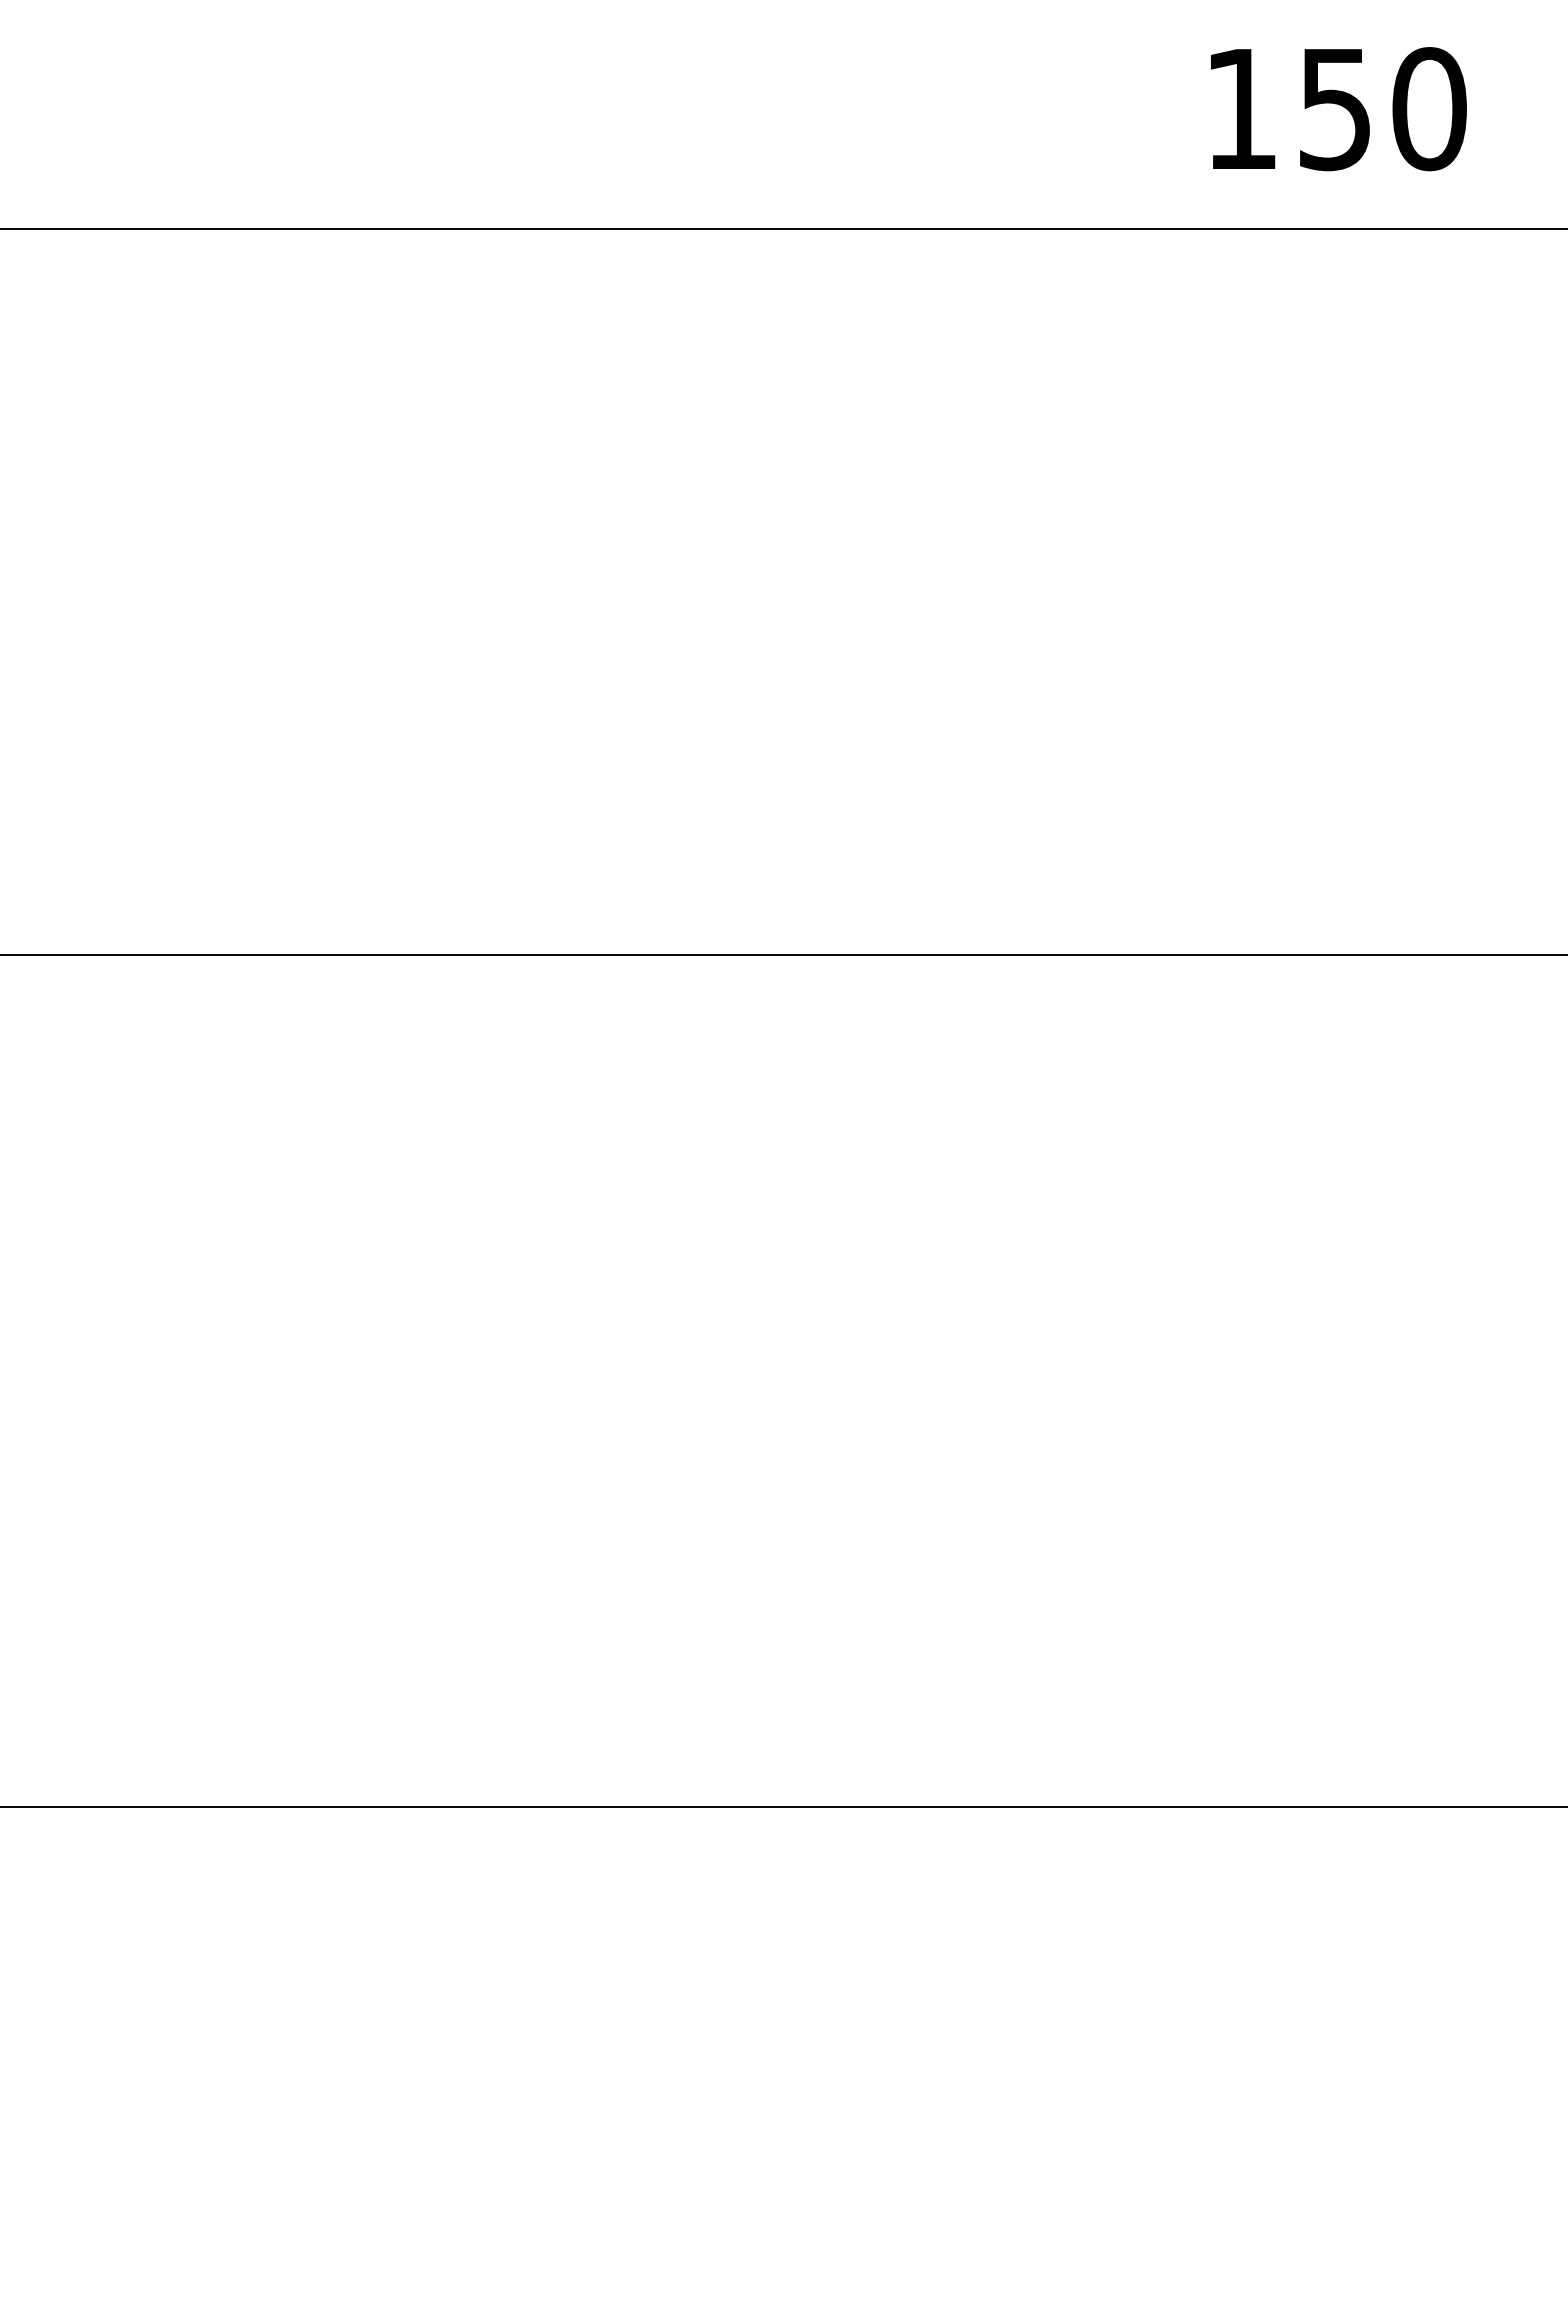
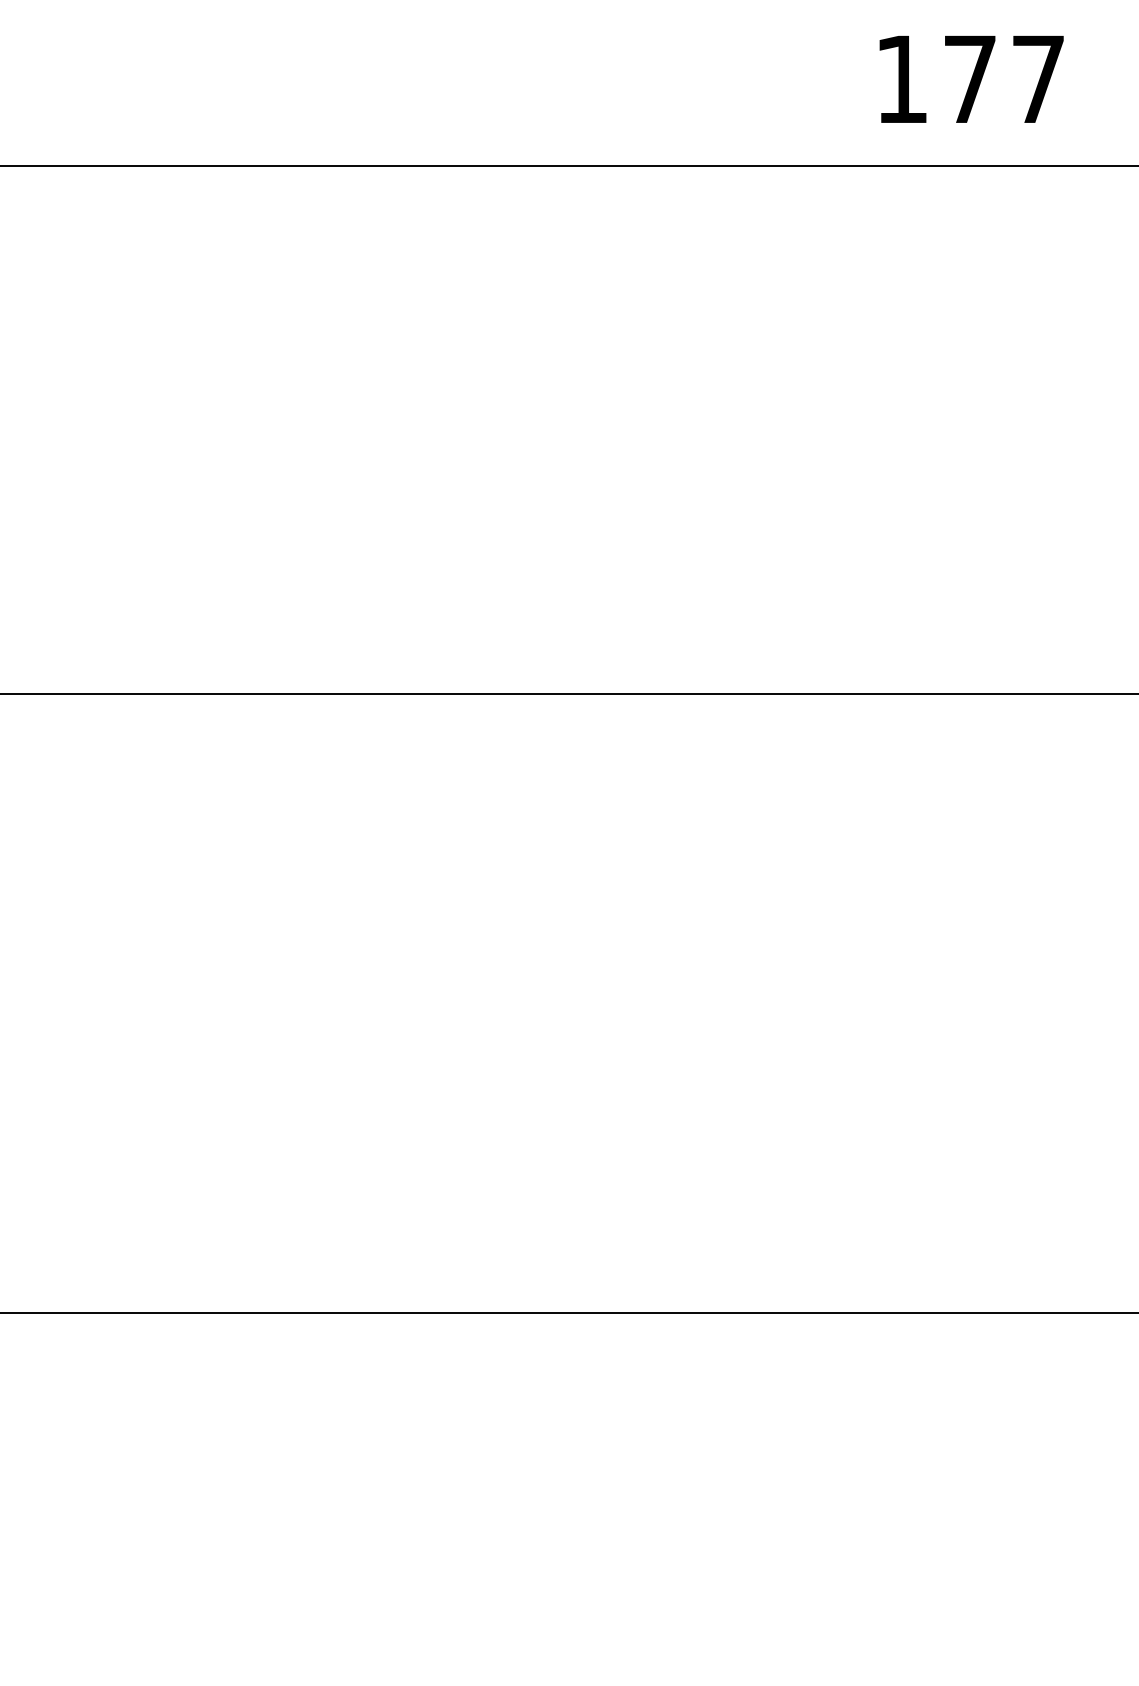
text: (1383, 109) -> (1005, 79), 150 -> 177

